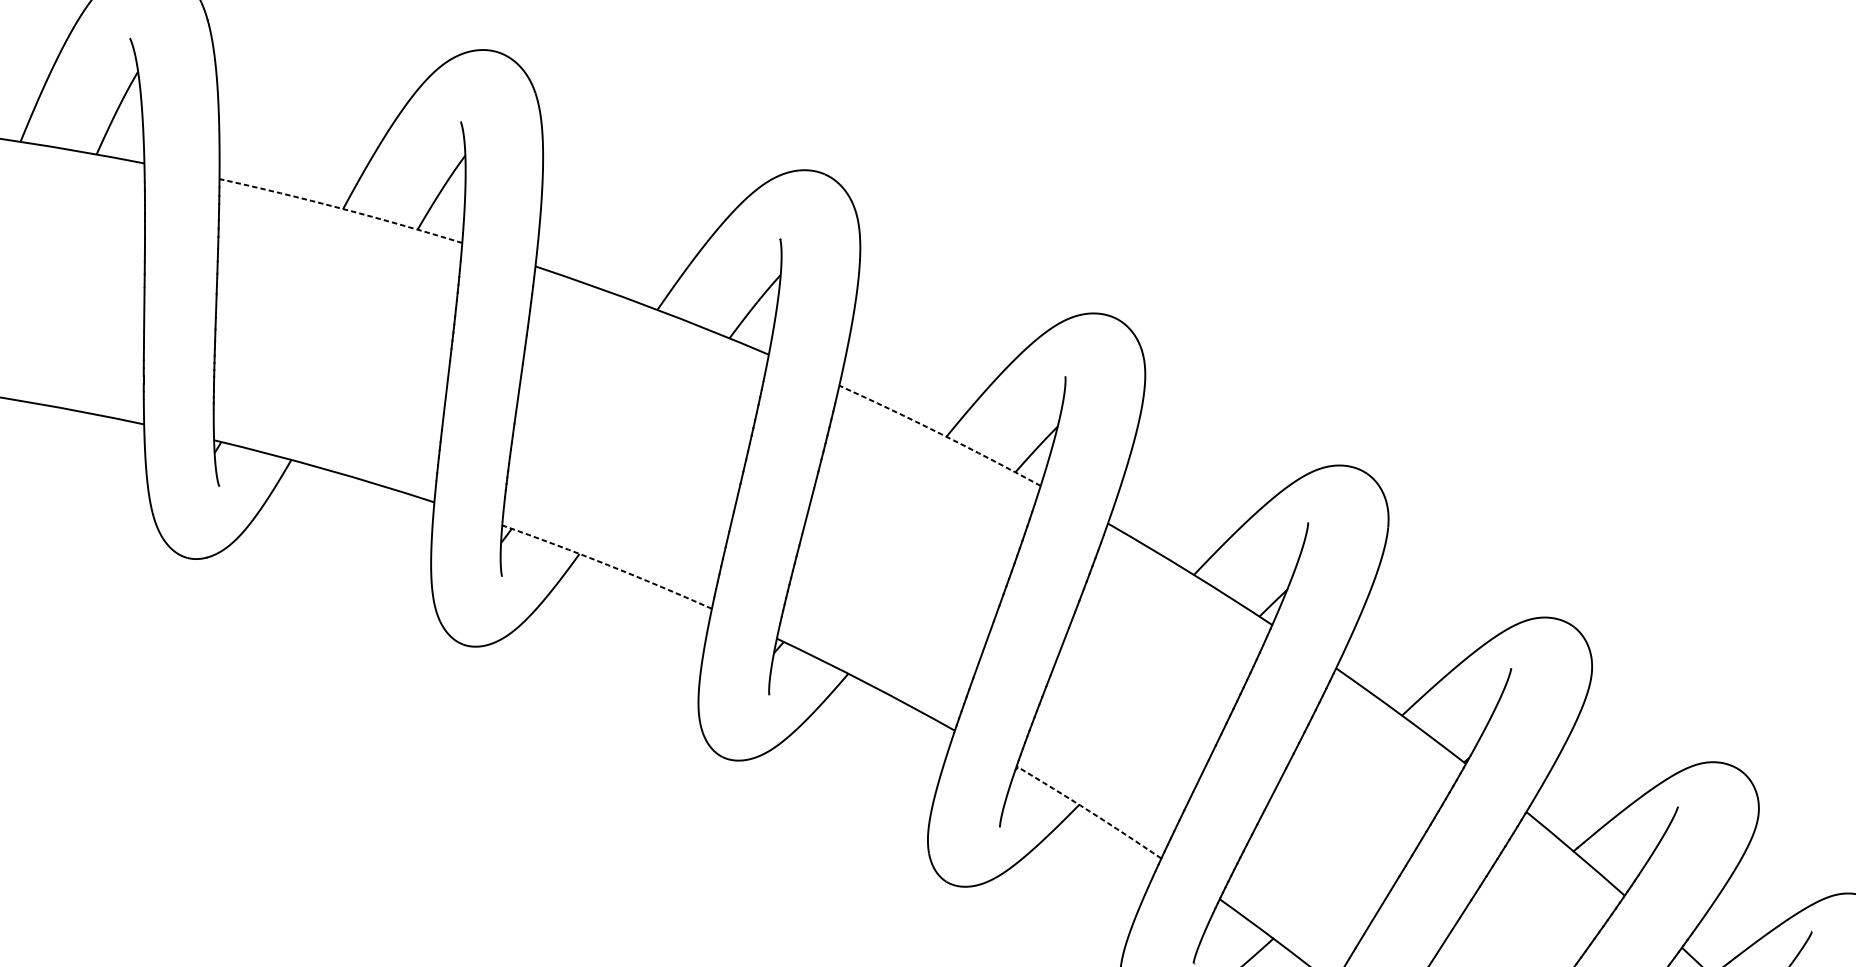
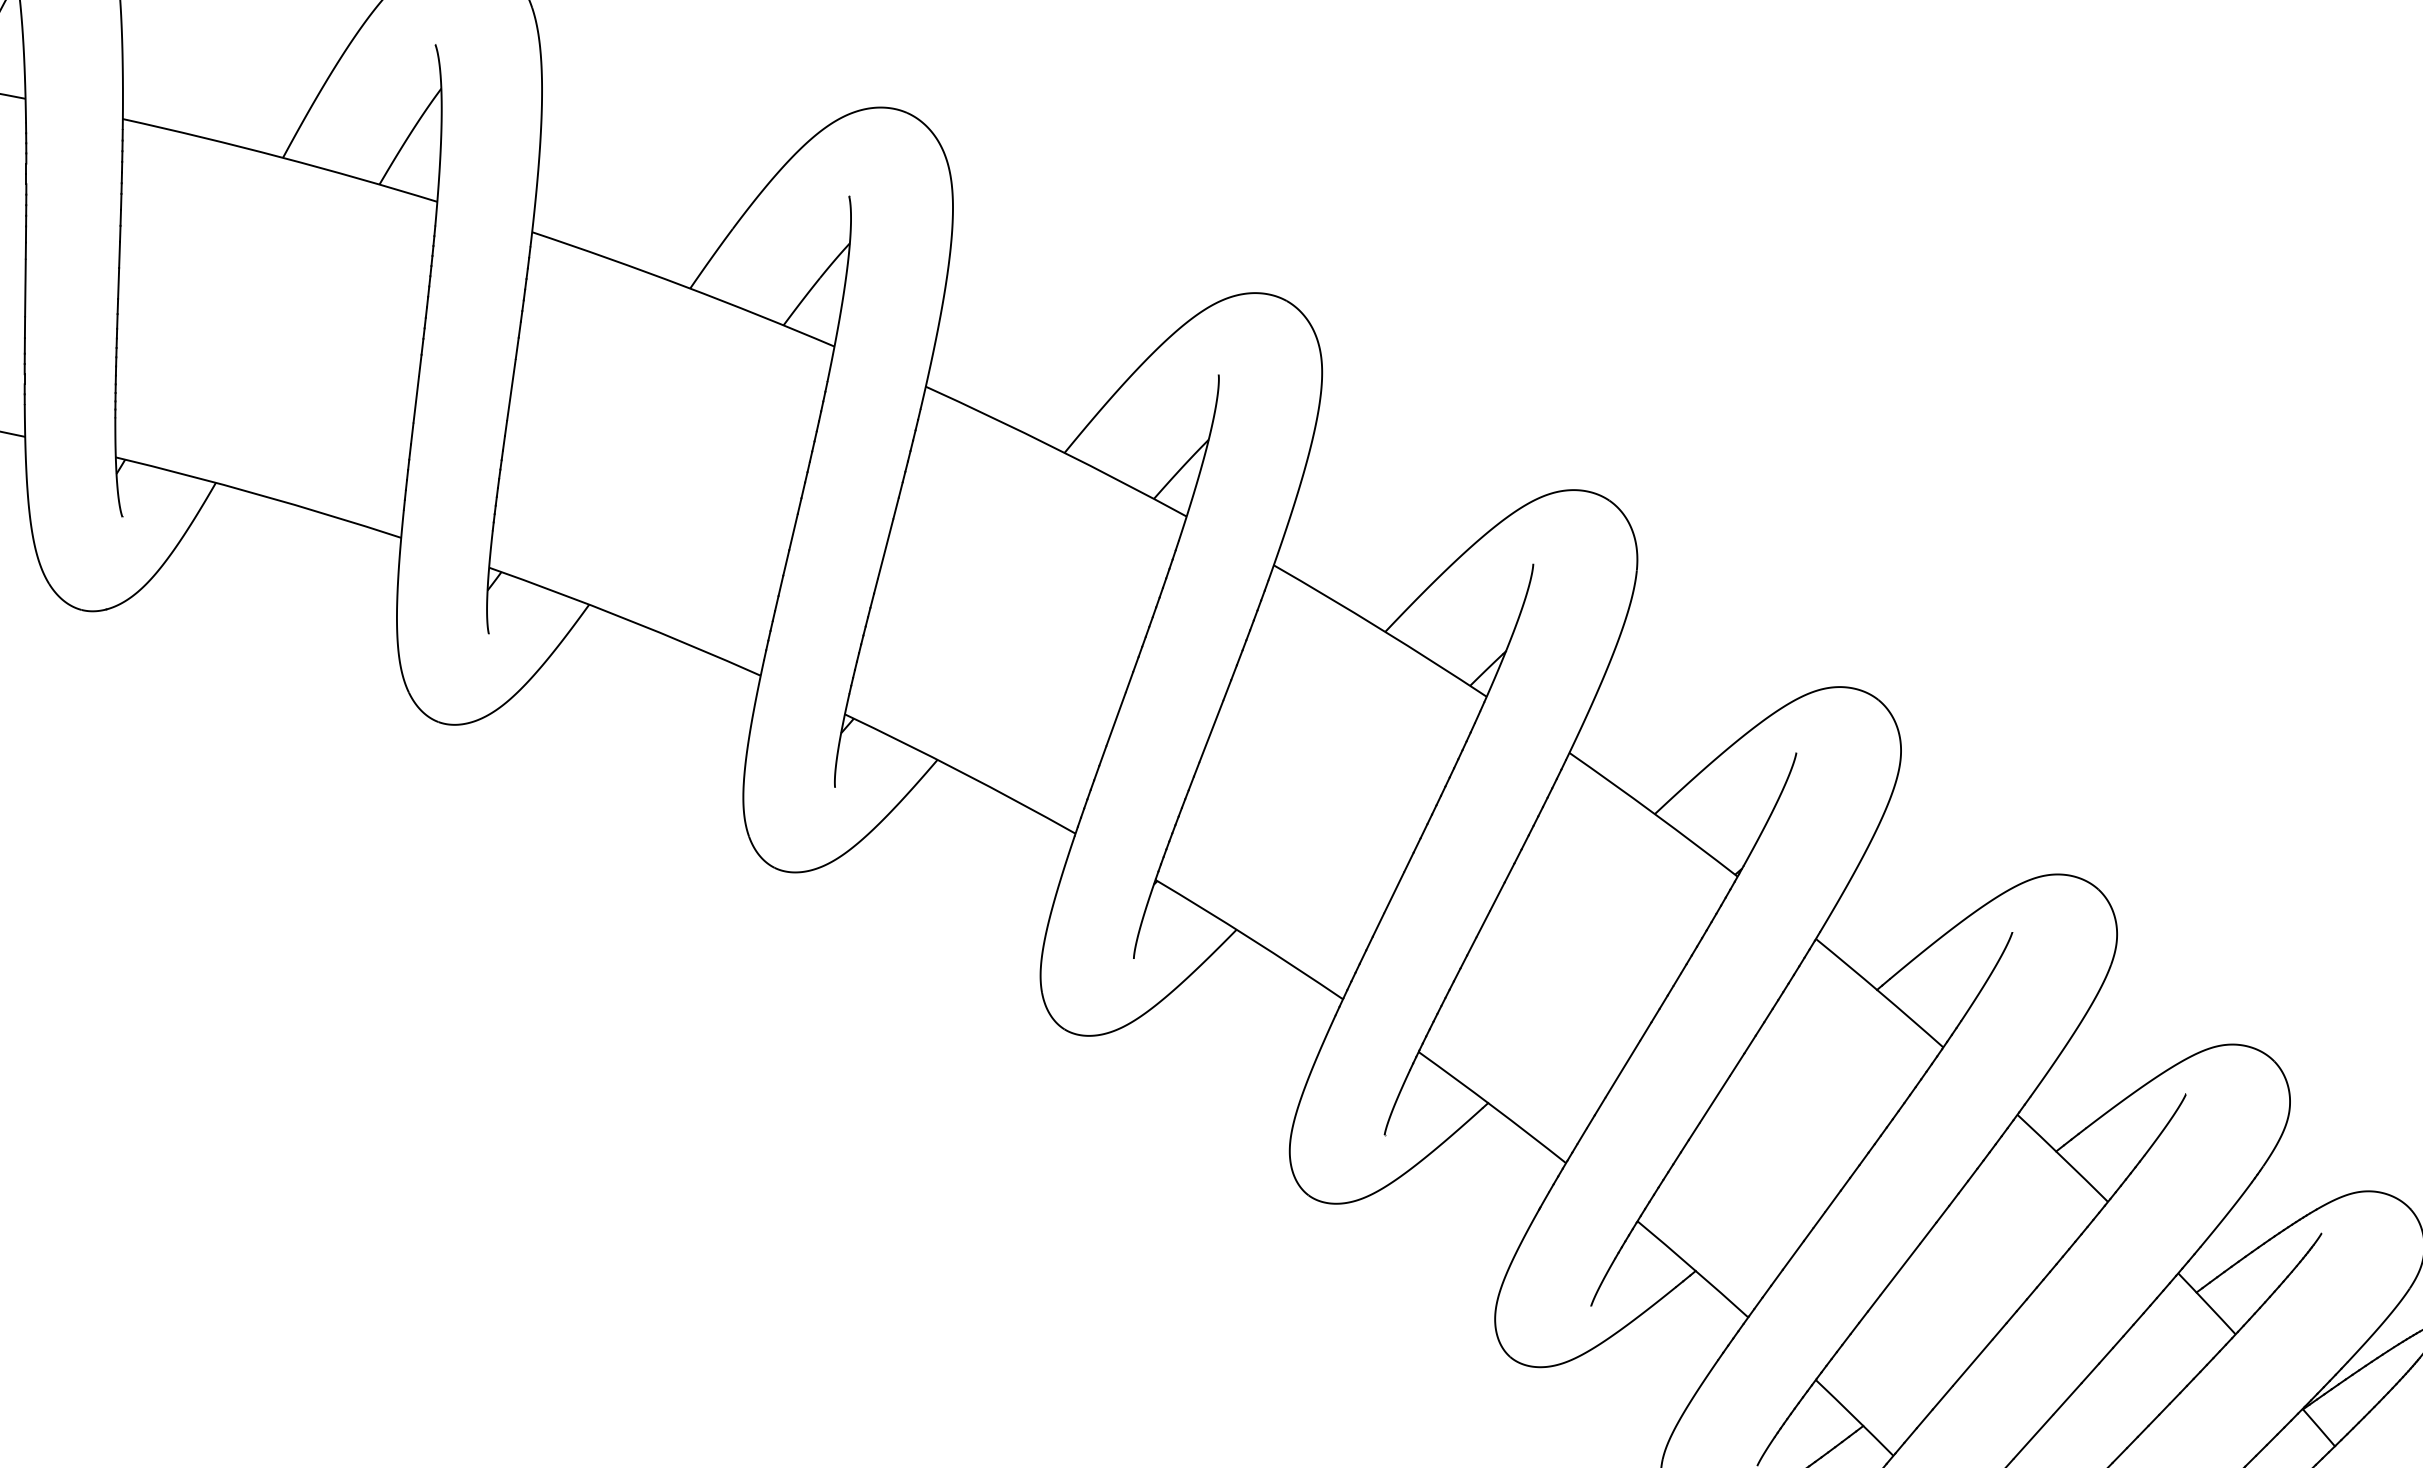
arc: (341, 208) -> (280, 157), dashed -> solid
arc: (940, 434) -> (1057, 449), dashed -> solid
arc: (608, 565) -> (626, 619), dashed -> solid
arc: (1089, 811) -> (1250, 938), dashed -> solid

